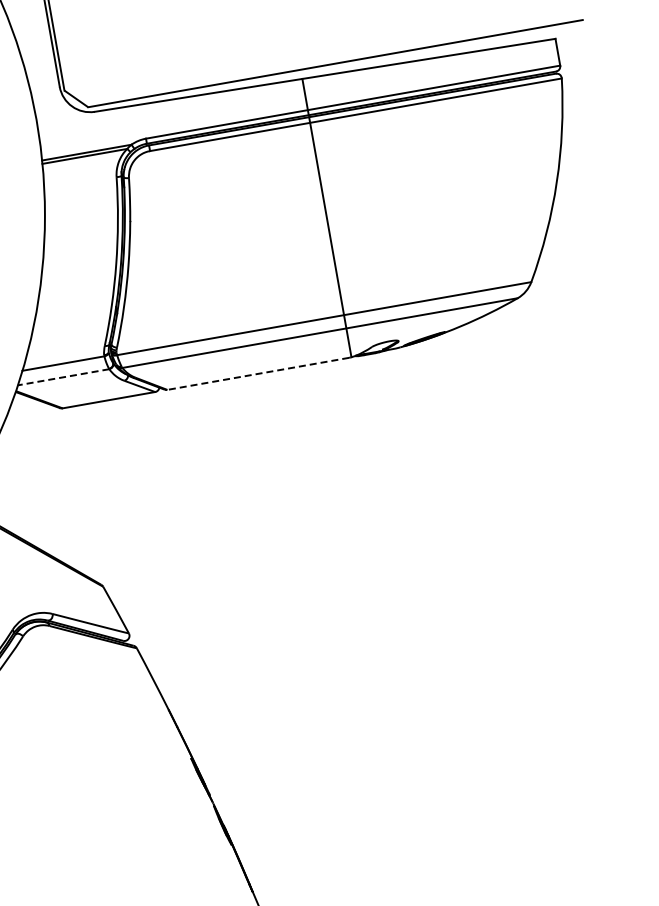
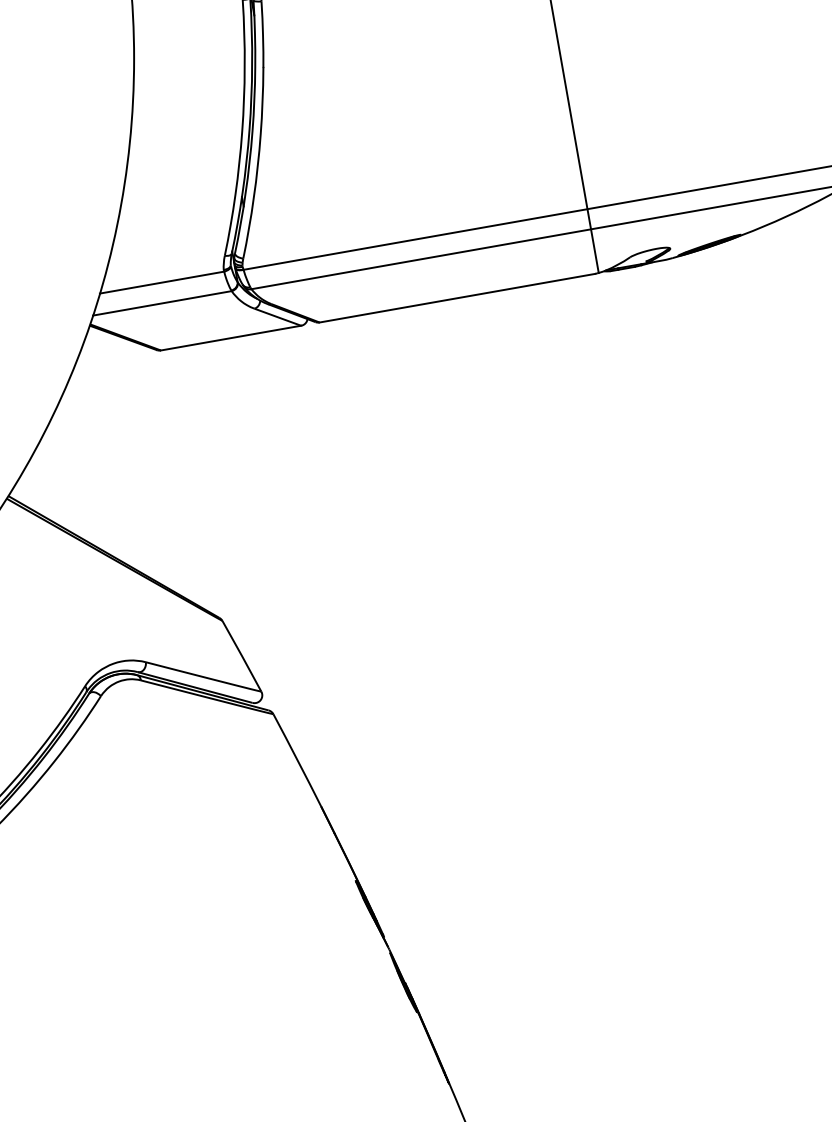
line: (257, 373) -> (456, 297), dashed -> solid
line: (63, 377) -> (162, 303), dashed -> solid

